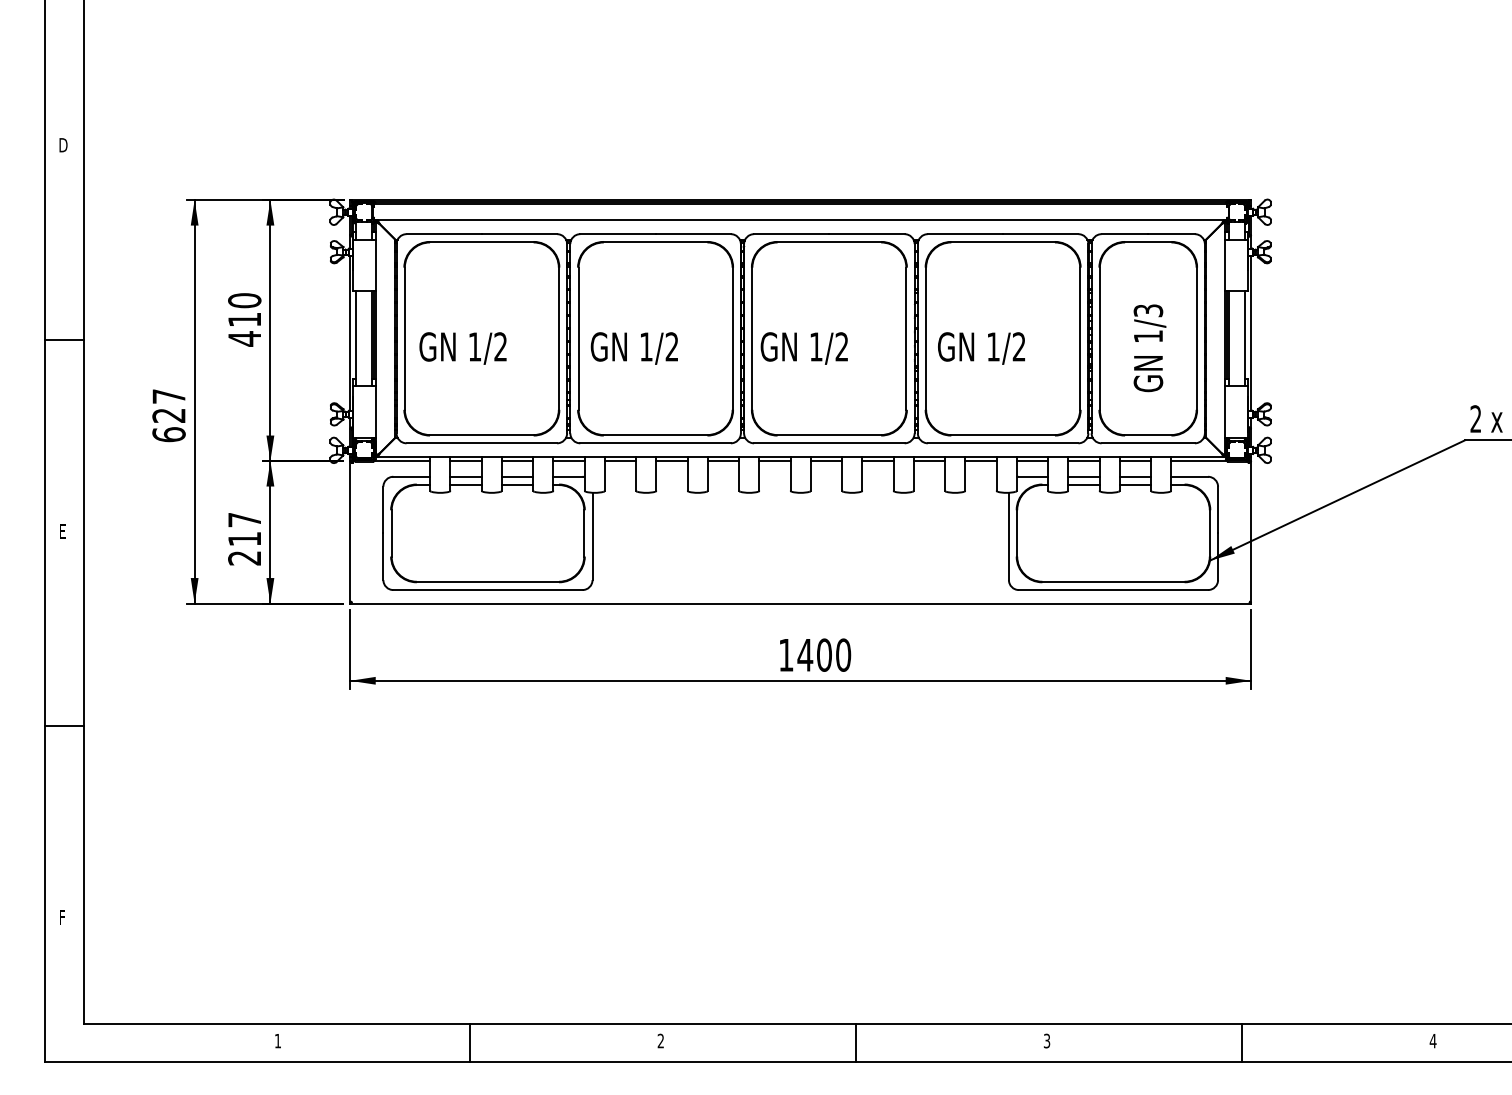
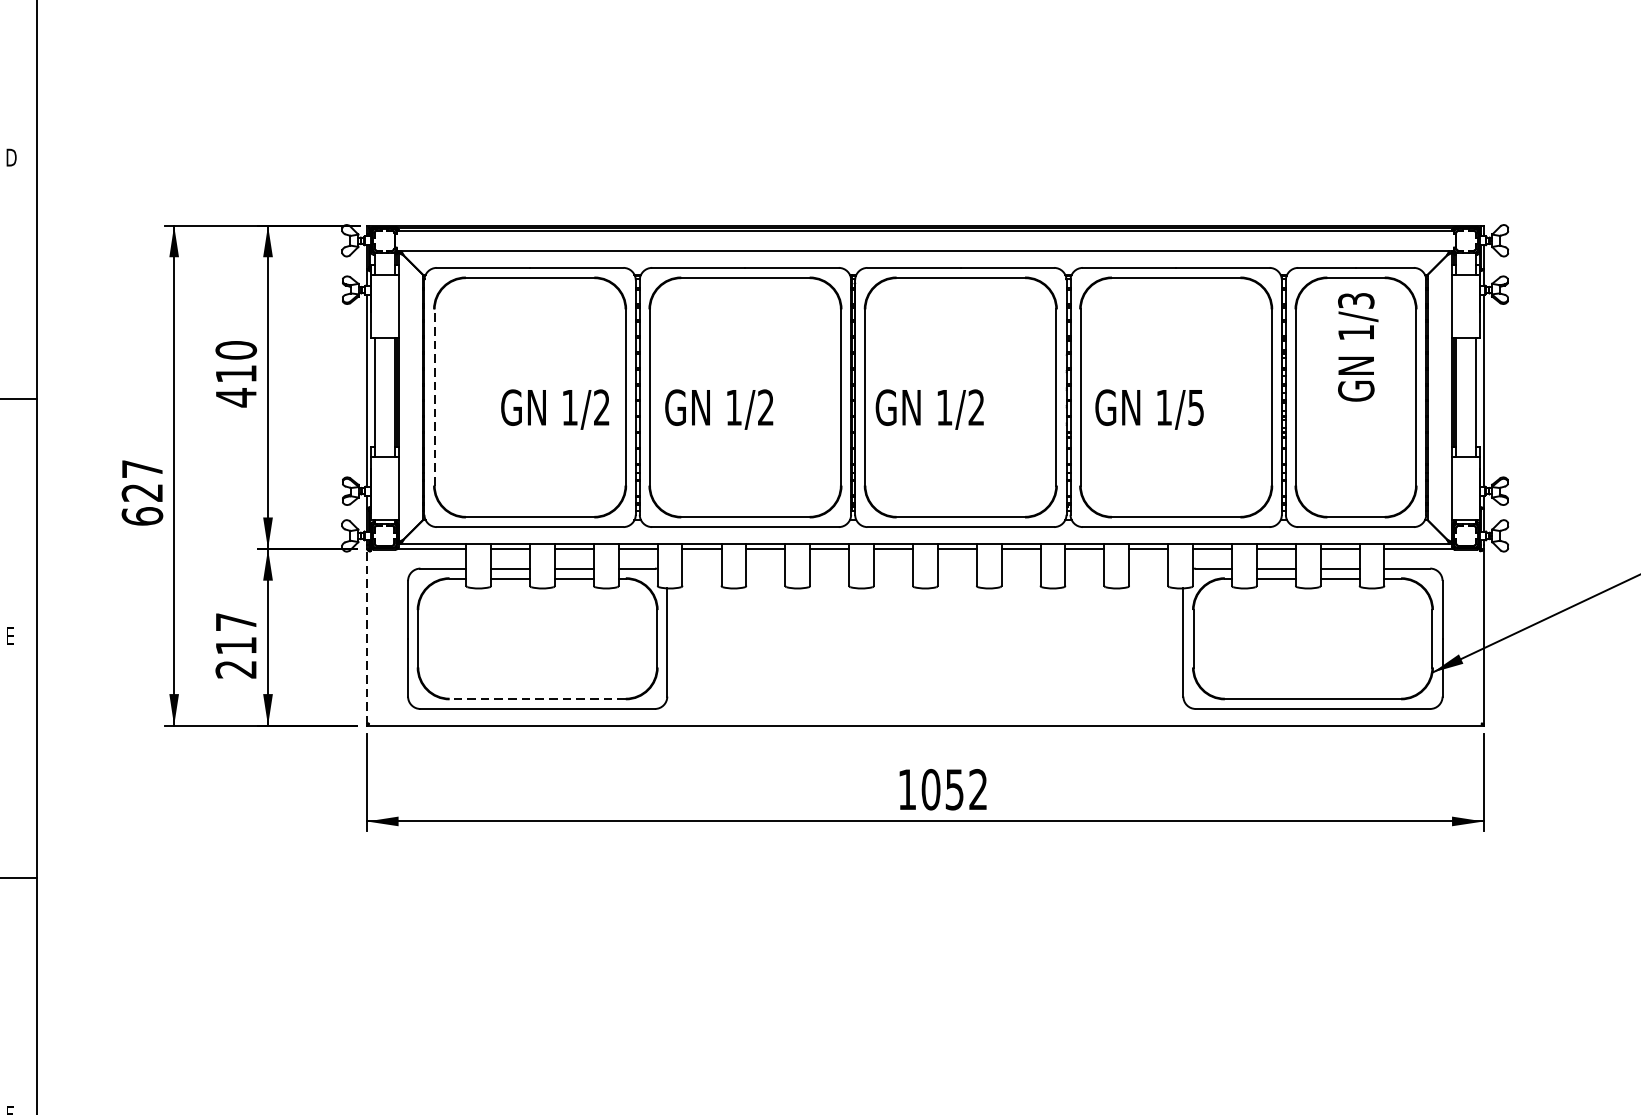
line: (404, 338) -> (434, 397), solid -> dashed
text: (1018, 346) -> (1195, 407), 1/2 -> 1/5
text: (462, 348) -> (554, 409), moved
text: (1149, 348) -> (1357, 347), moved
line: (350, 531) -> (367, 636), solid -> dashed
line: (487, 581) -> (537, 698), solid -> dashed
text: (824, 654) -> (954, 788), 1400 -> 1052

